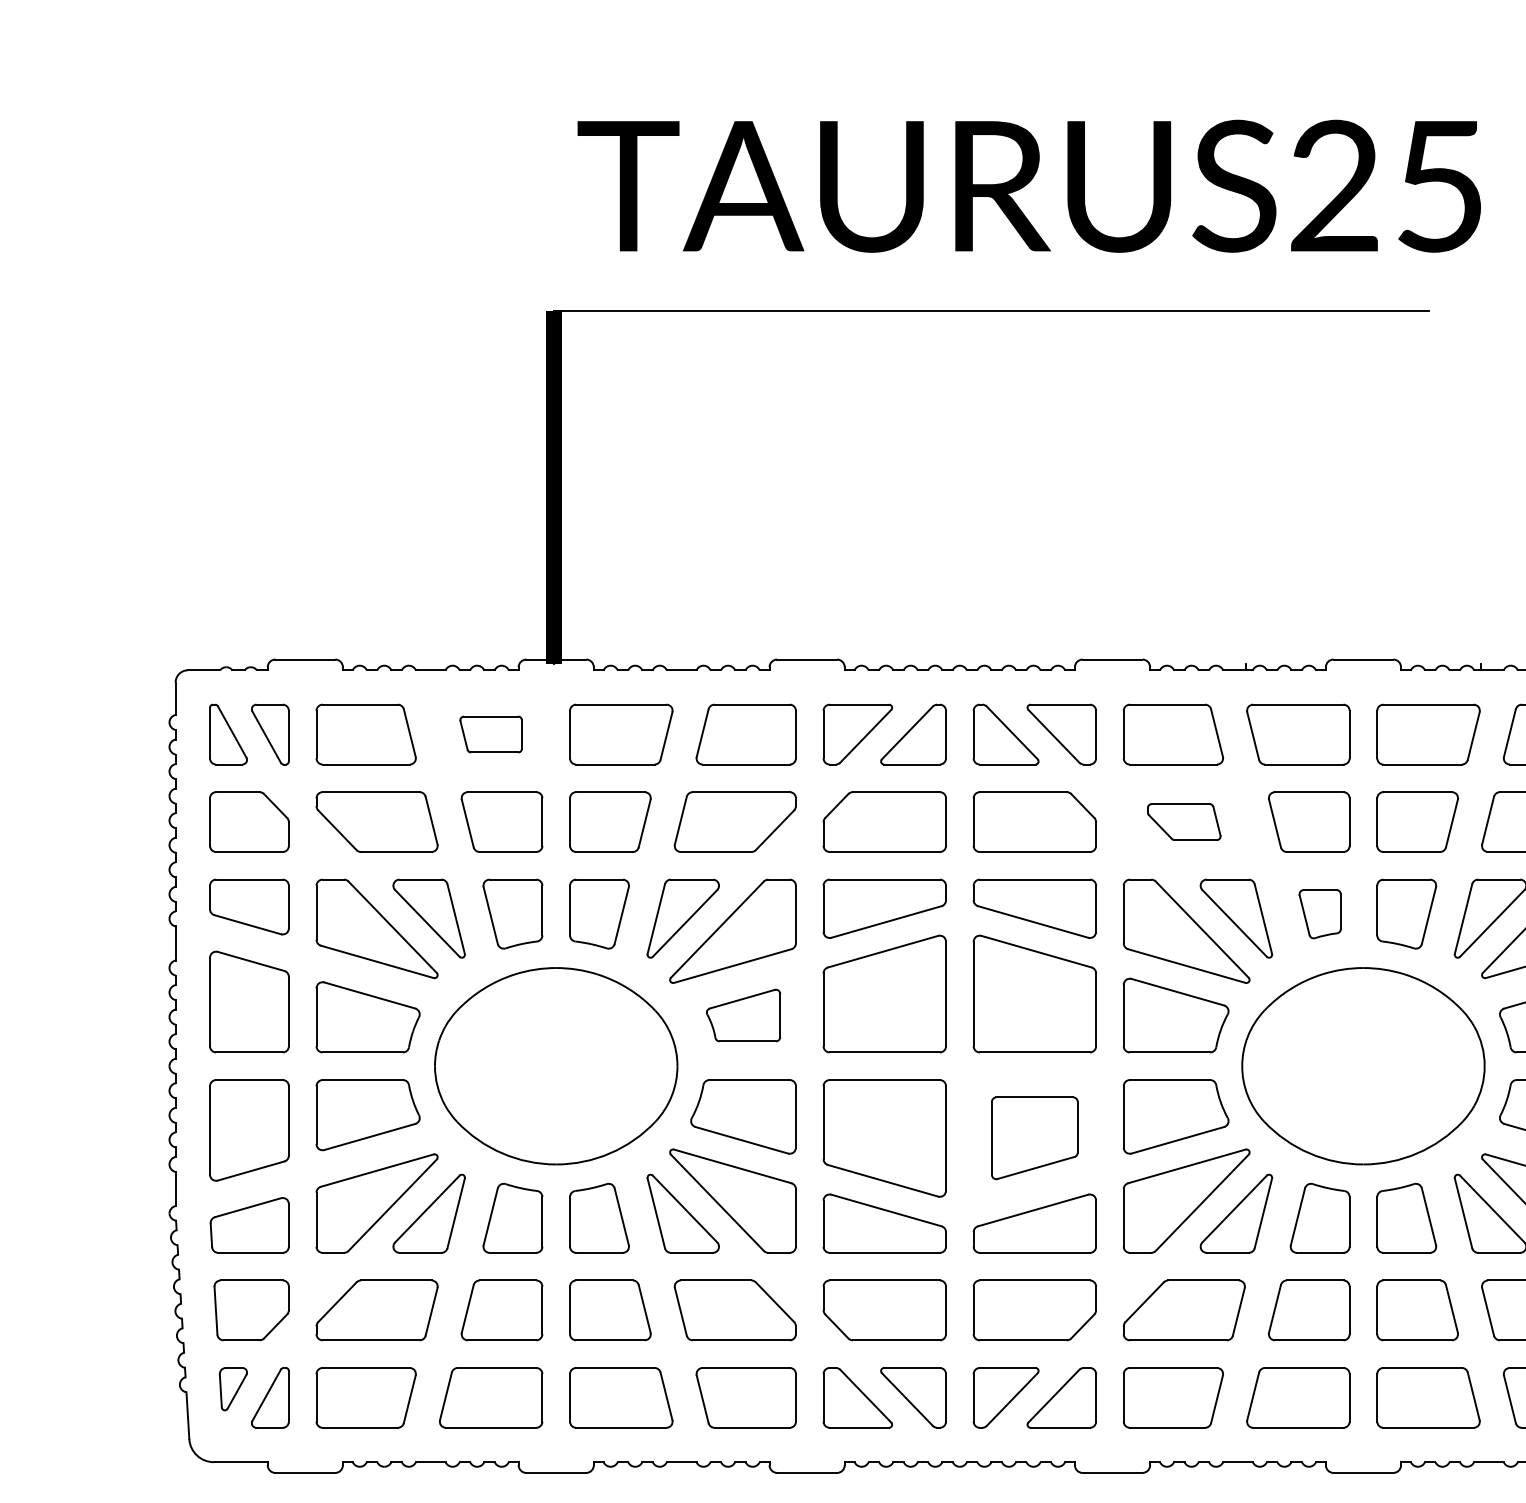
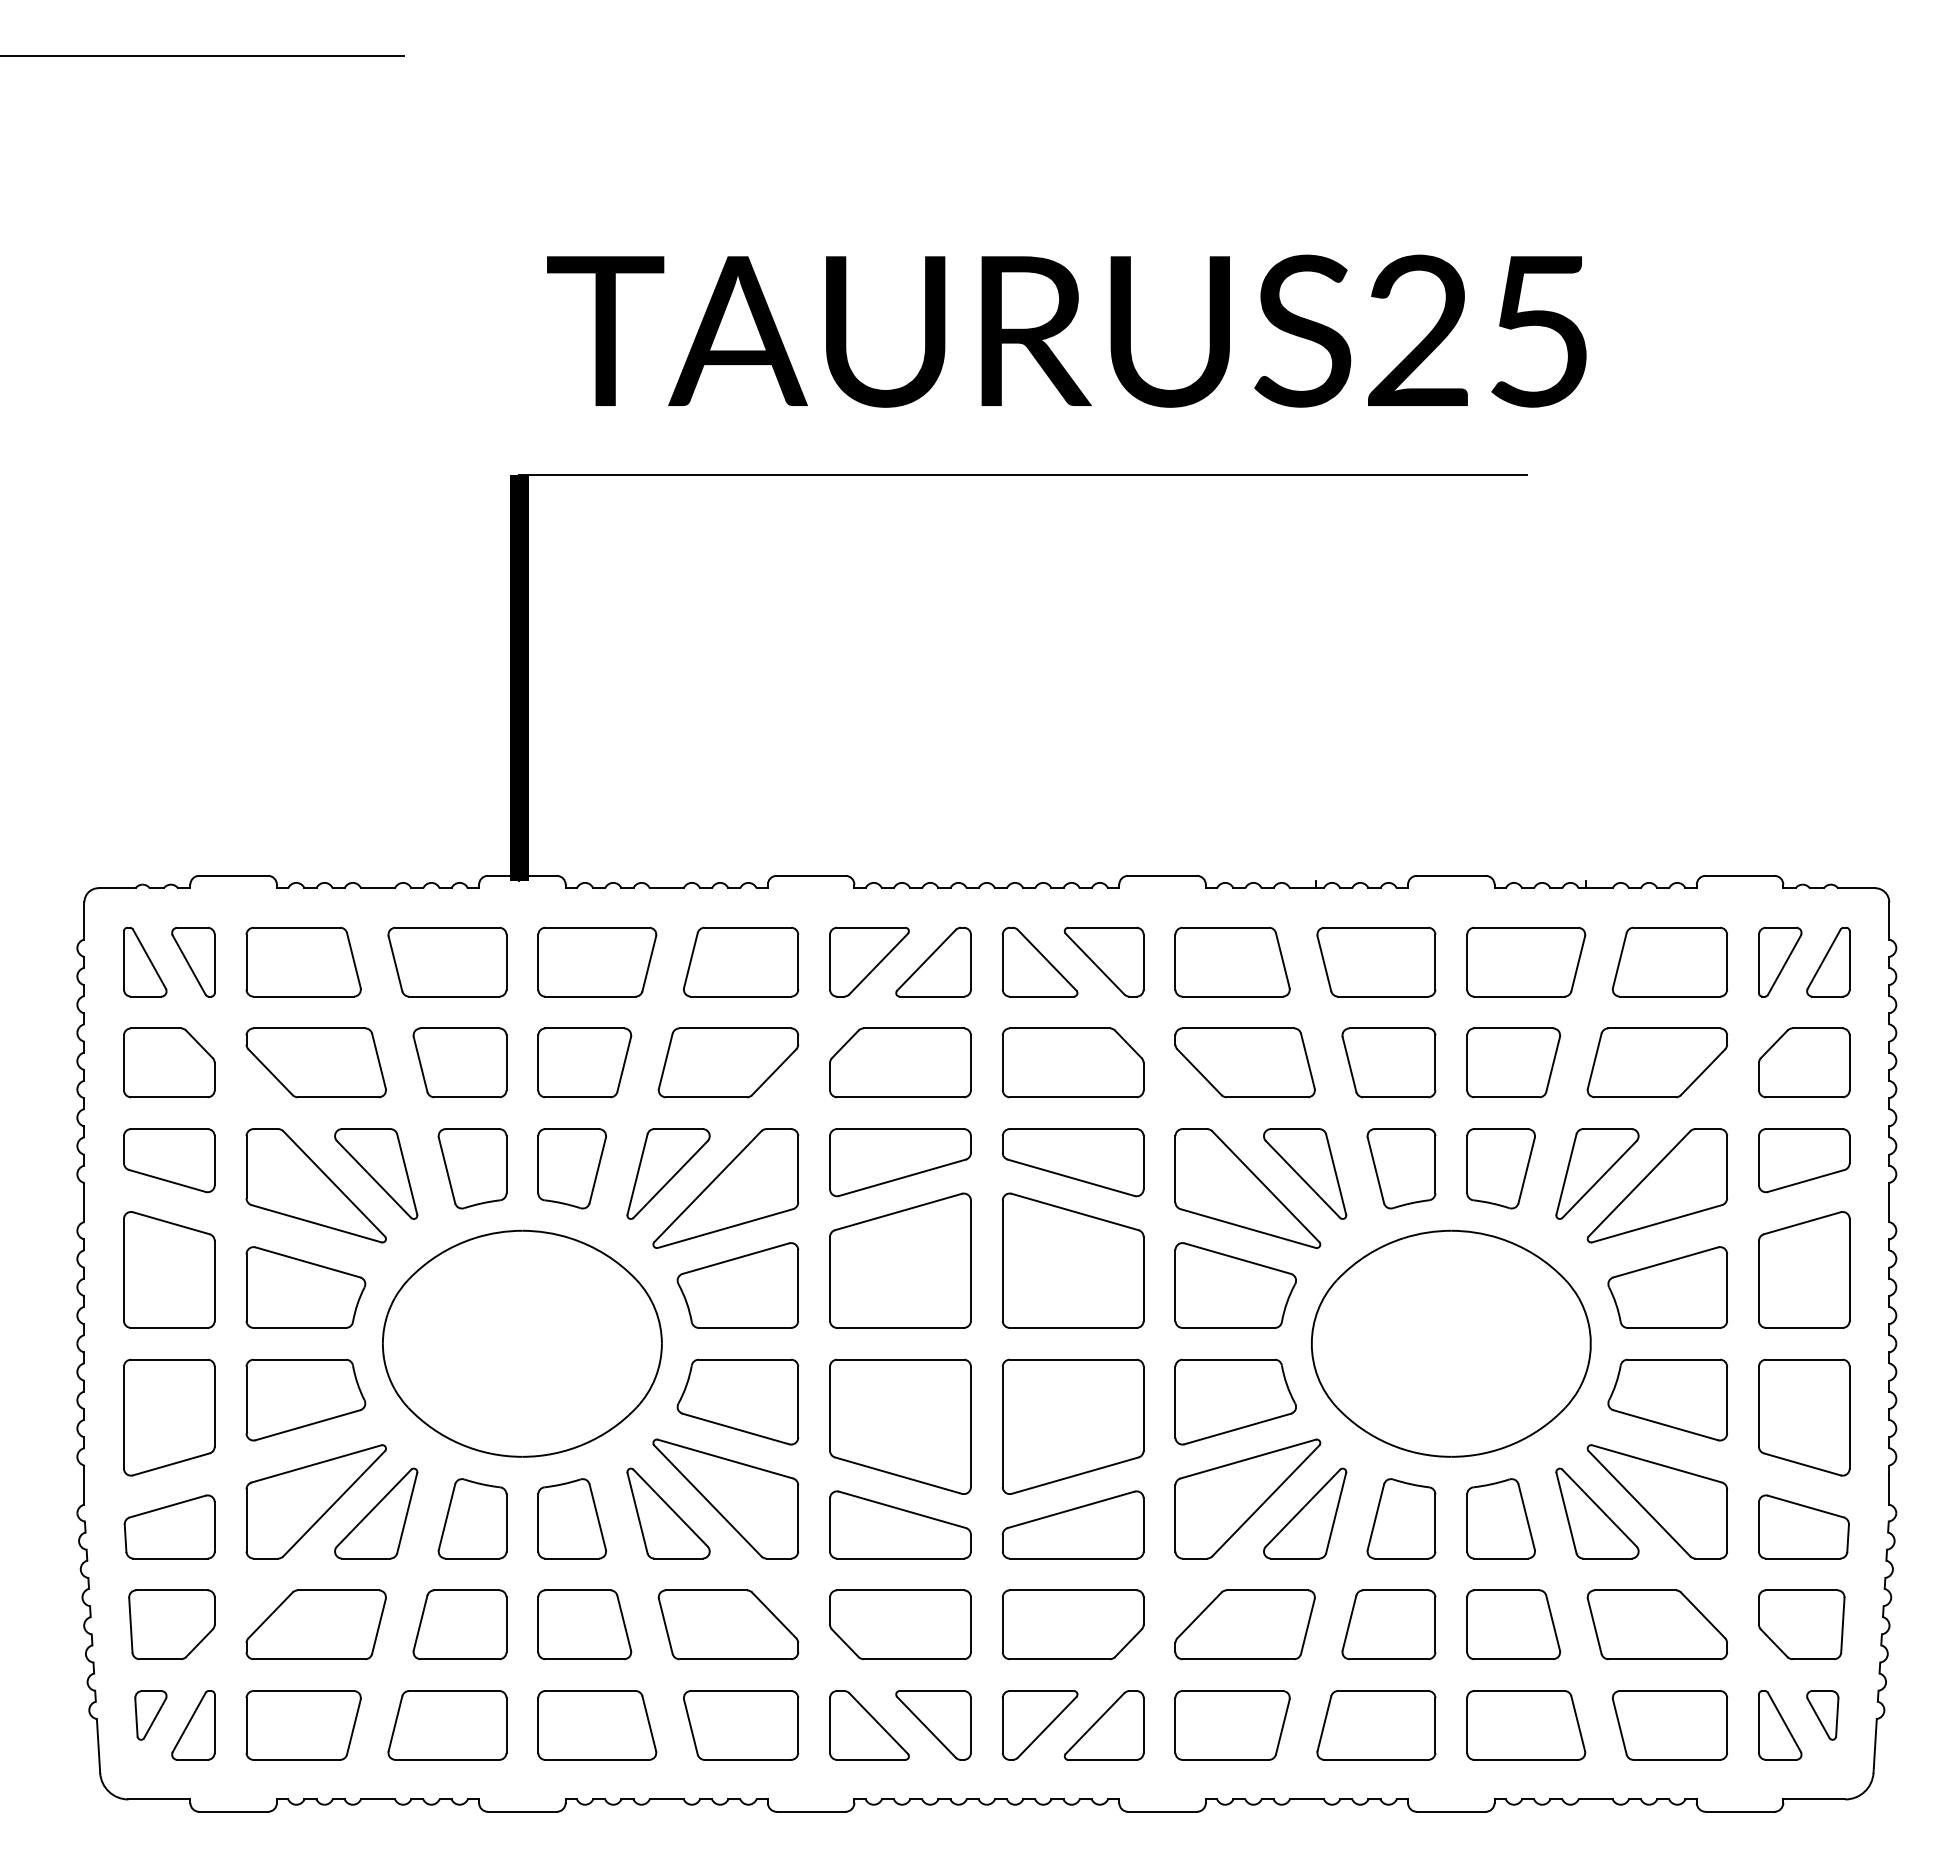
part: (491, 734) -> (447, 961), size x1.67
part: (1183, 821) -> (1244, 1062), size x1.67
part: (1320, 913) -> (1401, 1168), size x1.43
part: (743, 1015) -> (737, 1285), size x1.43
part: (1034, 1138) -> (1072, 1426), size x1.43

